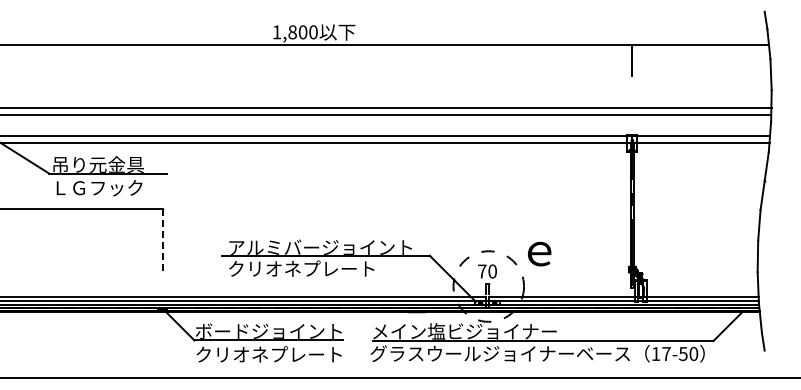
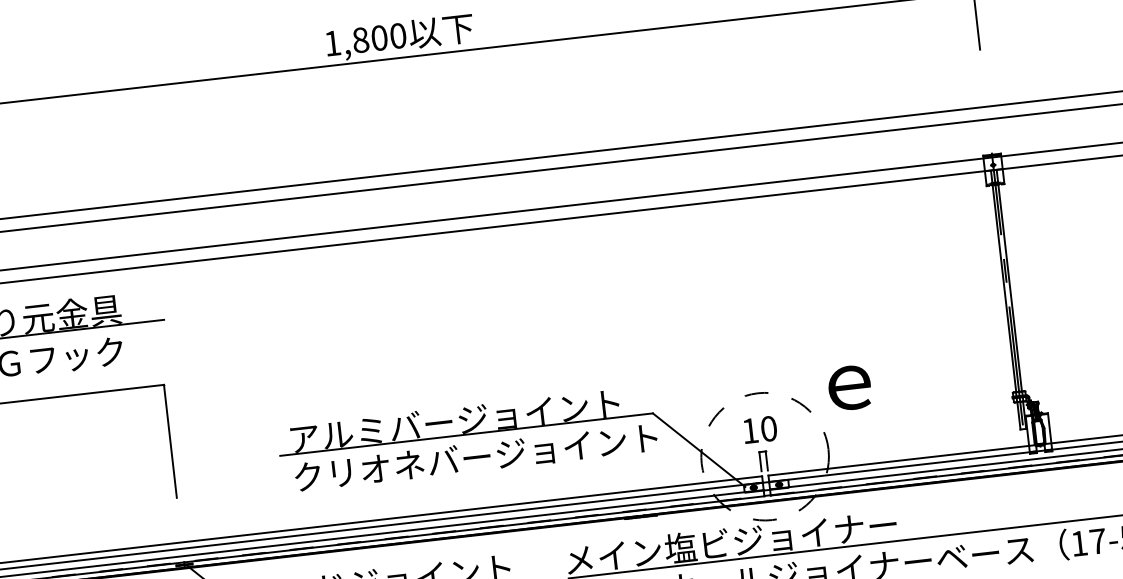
line: (162, 241) -> (169, 442), dashed -> solid
text: (366, 268) -> (541, 449), クリオネプレート -> クリオネバージョイント
text: (482, 271) -> (750, 430), 70 -> 10

